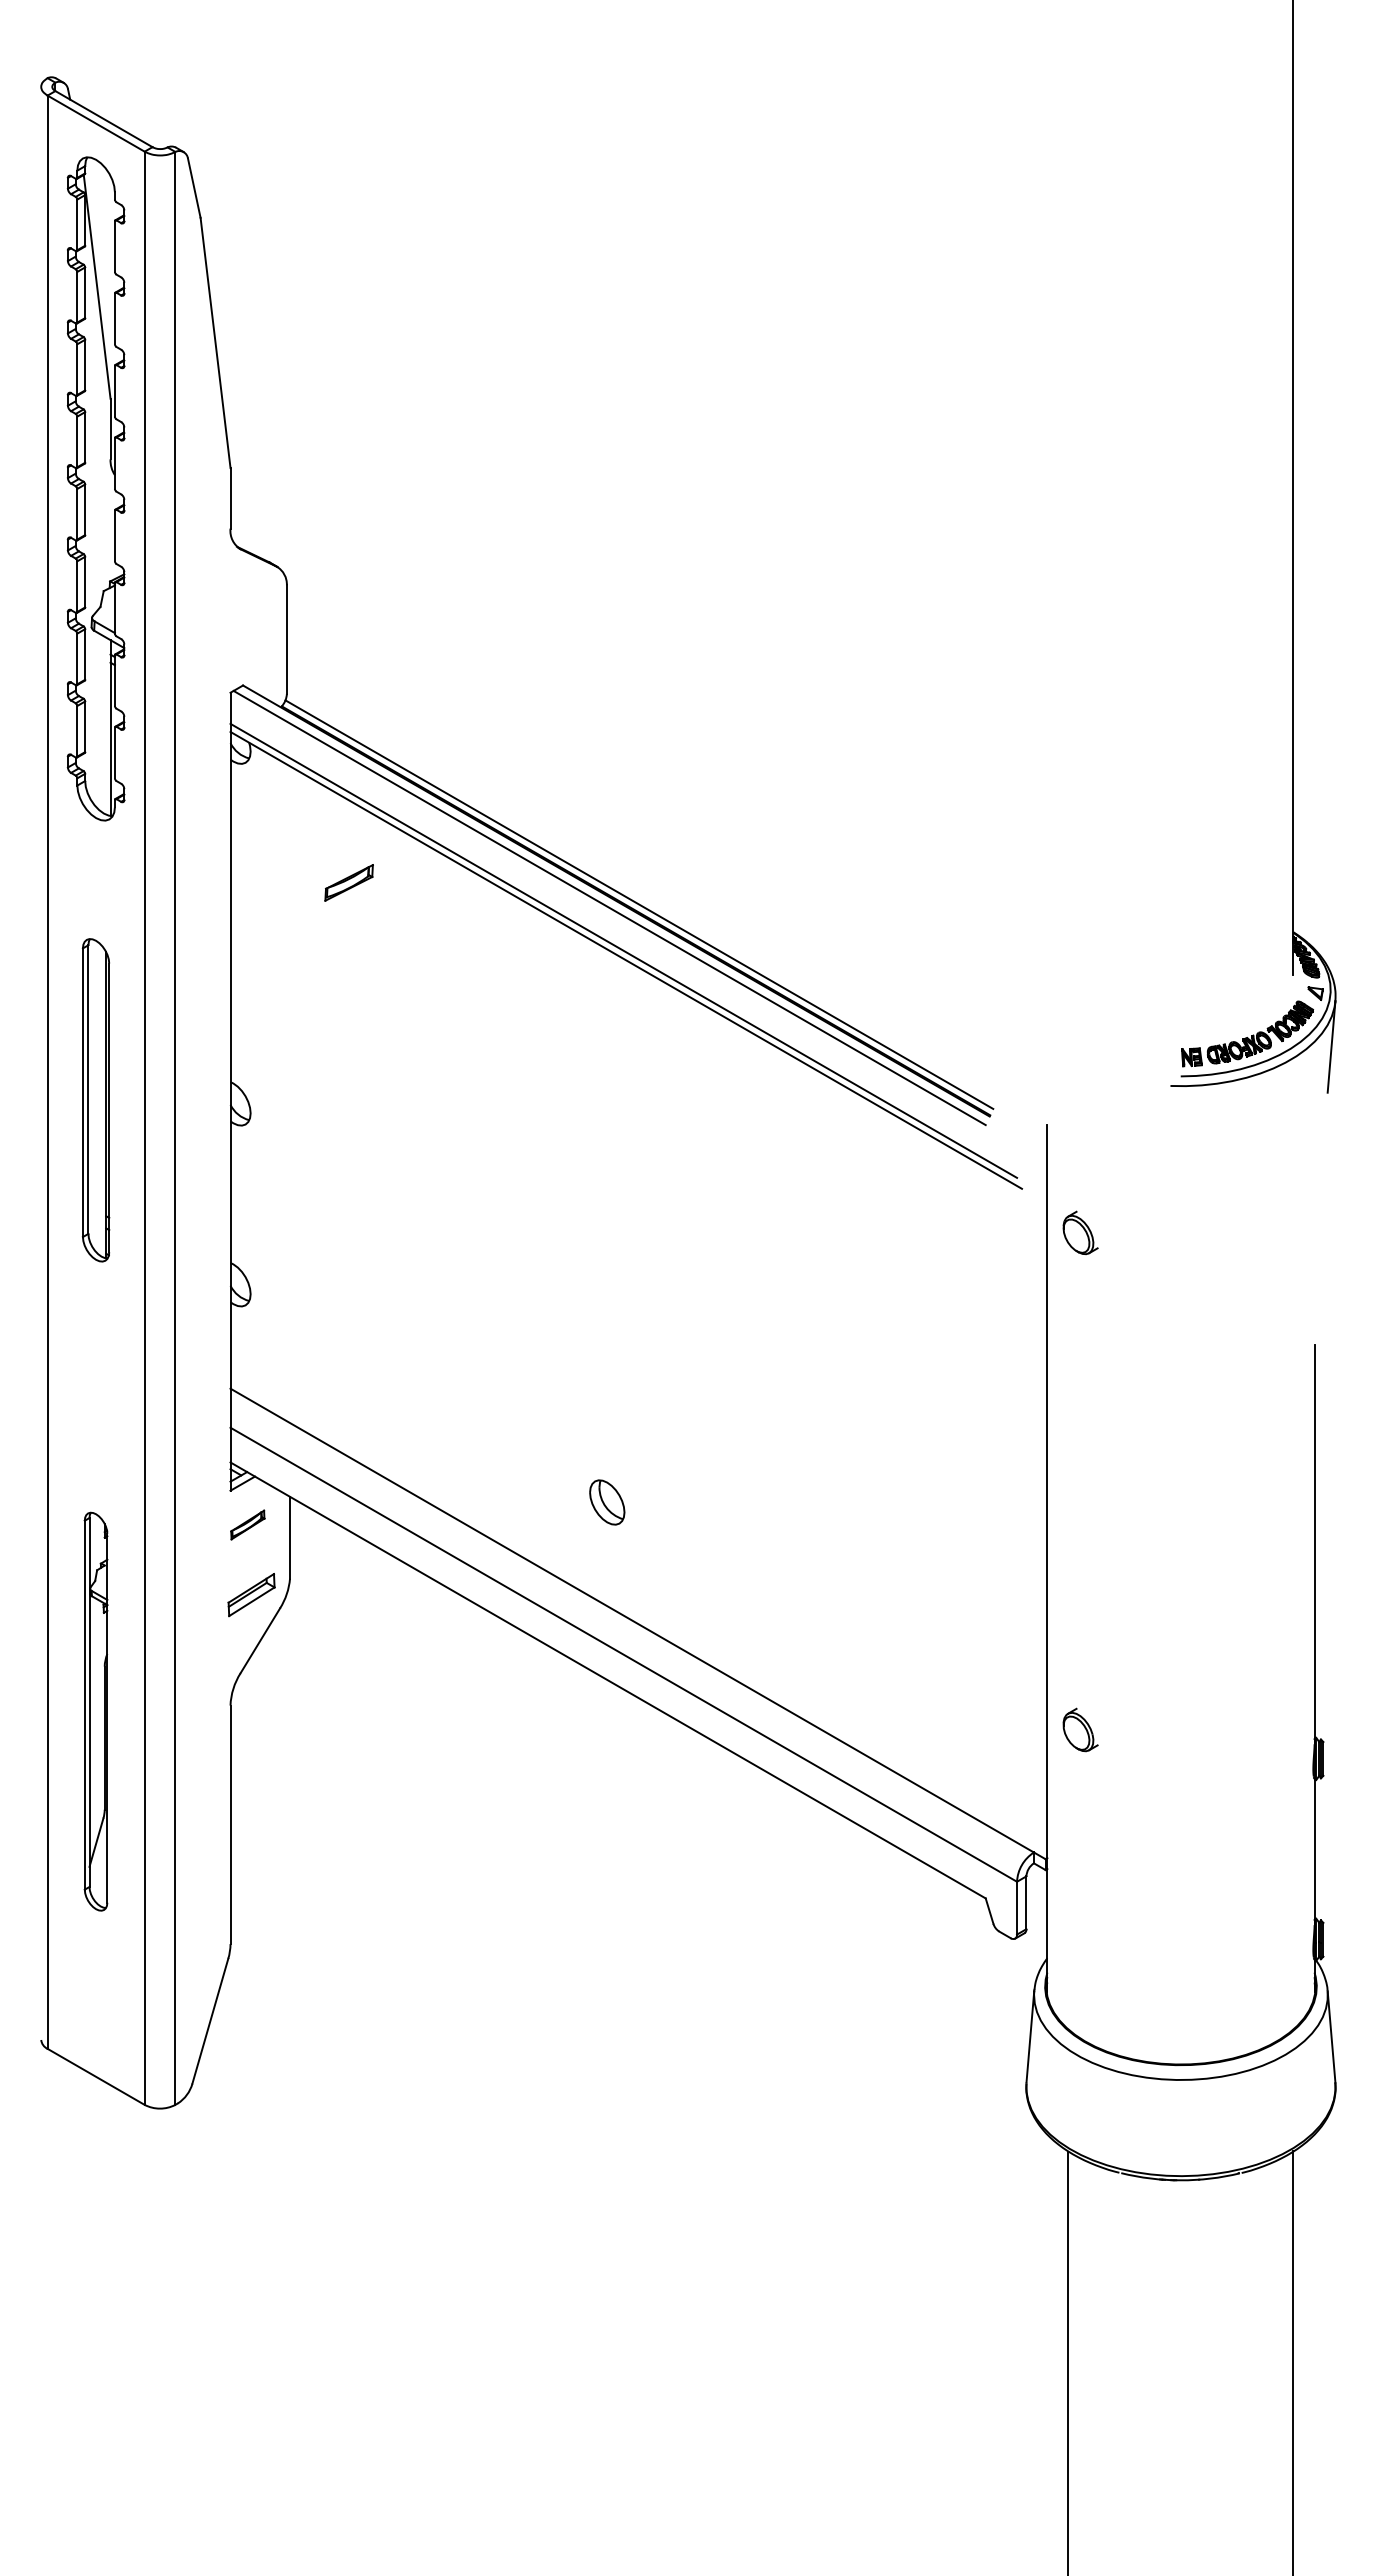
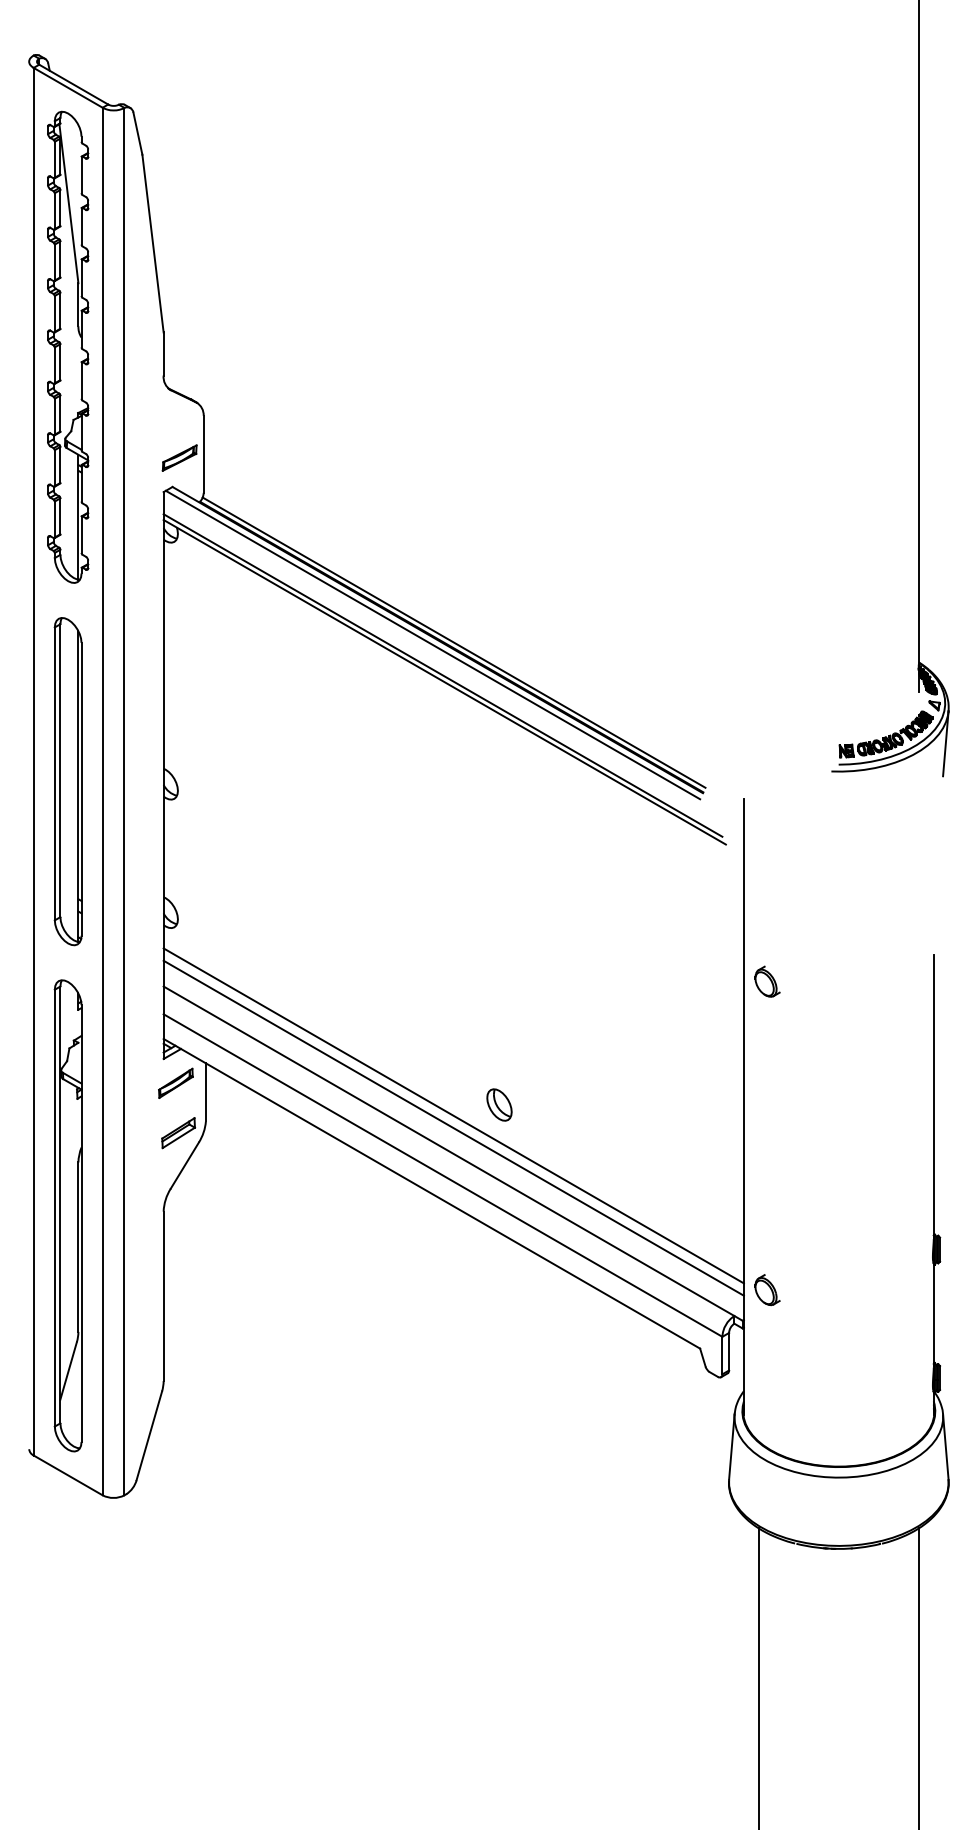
part: (348, 882) -> (179, 457), moved
part: (95, 1100) -> (67, 781), size x1.43
part: (1080, 1232) -> (767, 981), moved
part: (607, 1502) -> (499, 1105), moved
part: (247, 1524) -> (175, 1083), size x1.43
line: (638, 1570) -> (453, 1115), added
line: (638, 1587) -> (453, 1127), added
part: (95, 1711) -> (67, 1215), size x1.67
part: (1080, 1729) -> (767, 1289), moved

